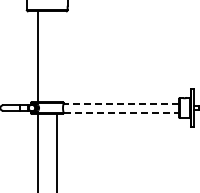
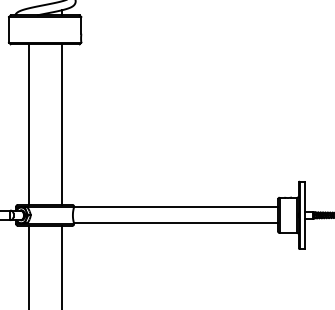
line: (56, 56) -> (61, 124), added
line: (121, 103) -> (176, 207), dashed -> solid
line: (121, 112) -> (176, 223), dashed -> solid

